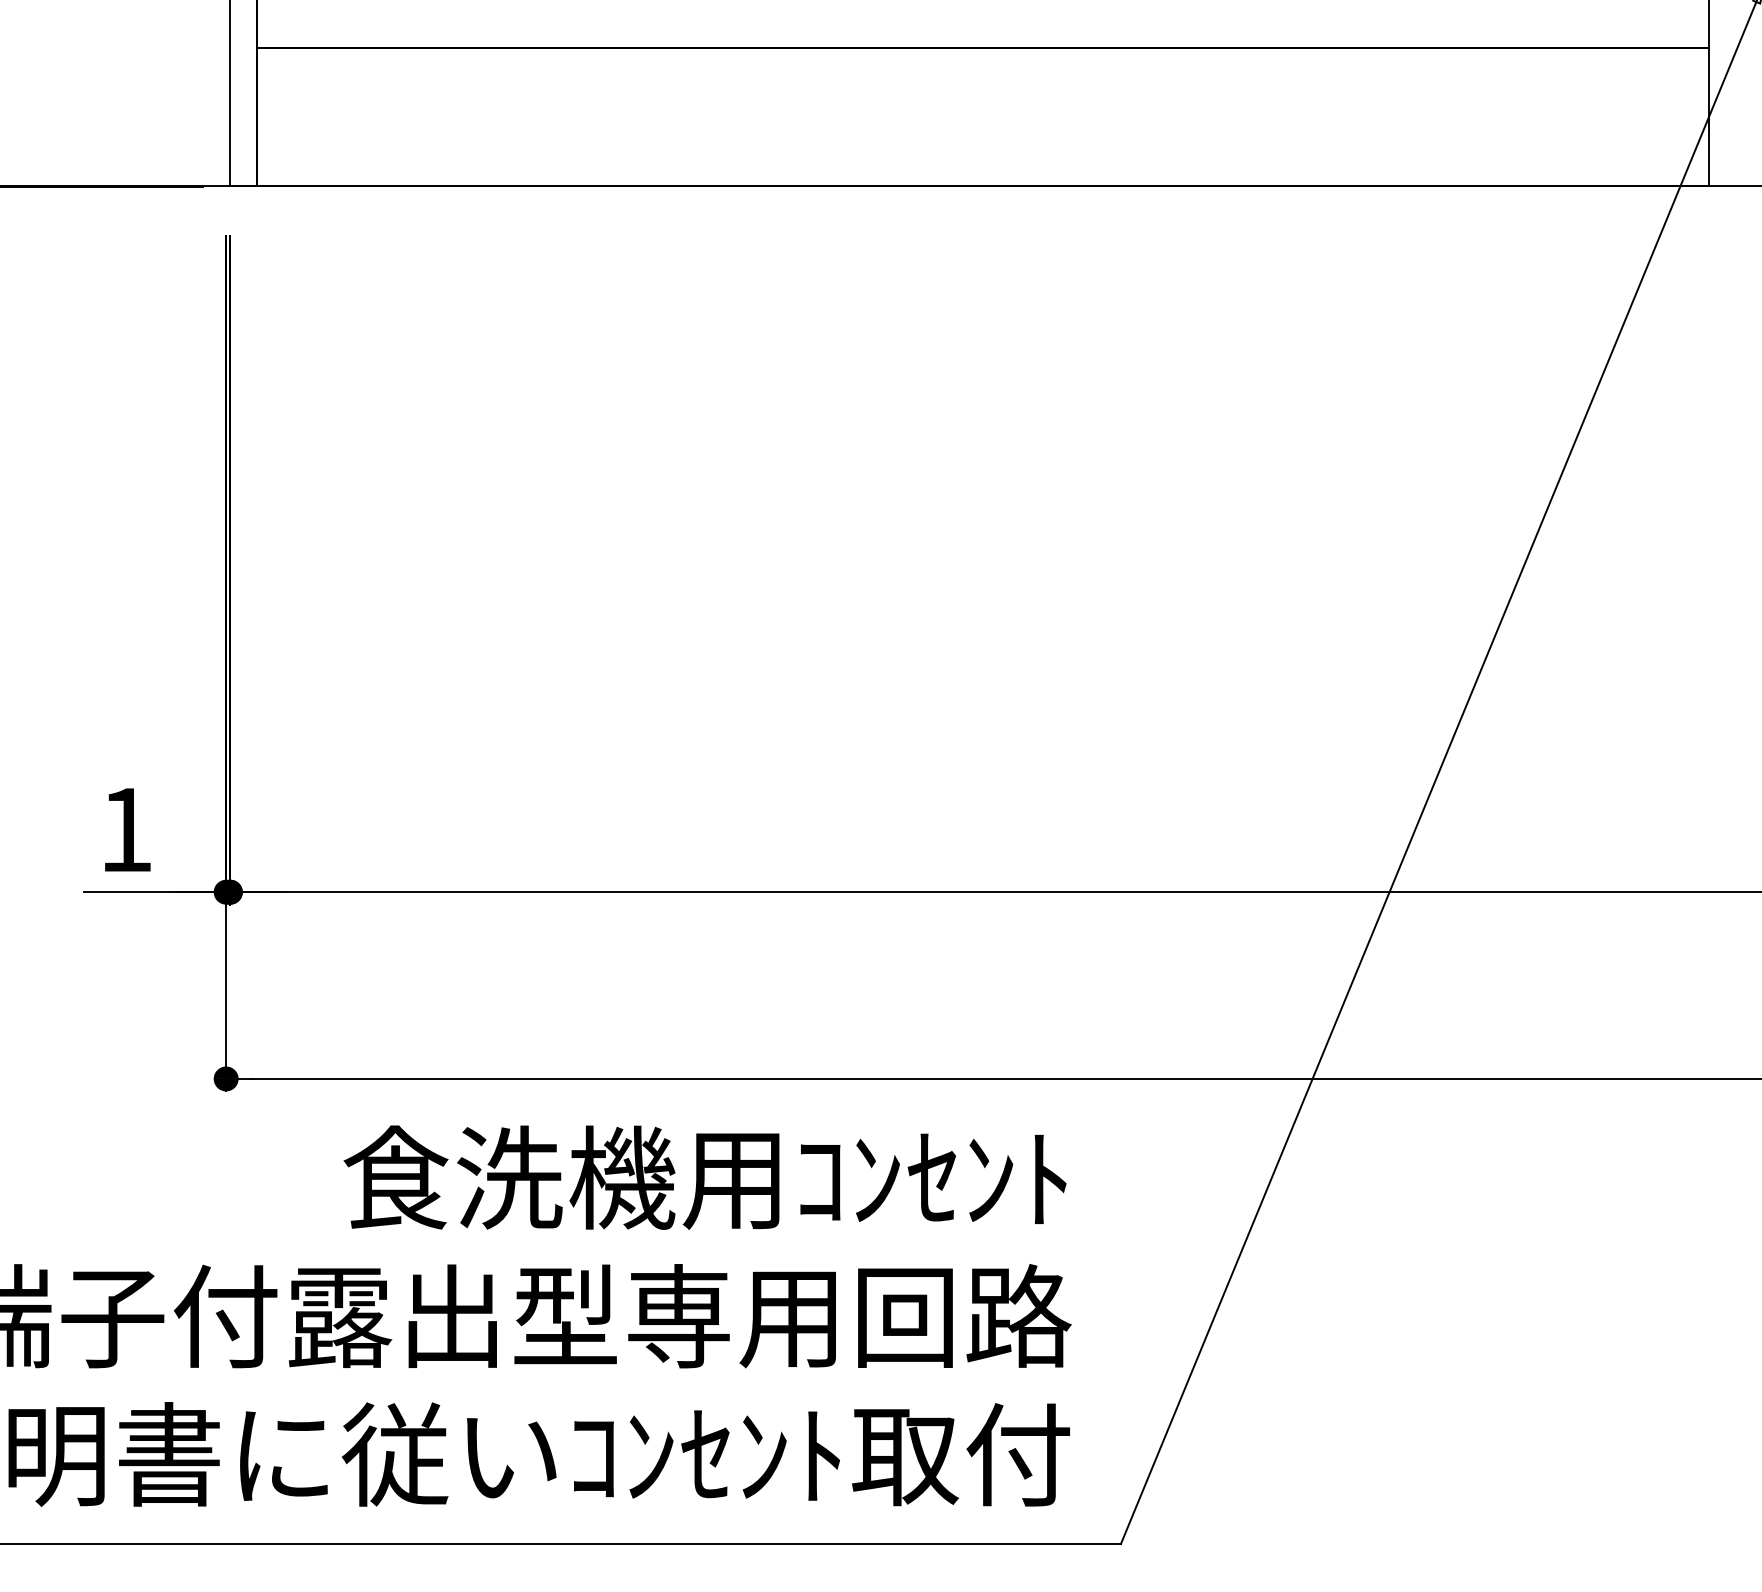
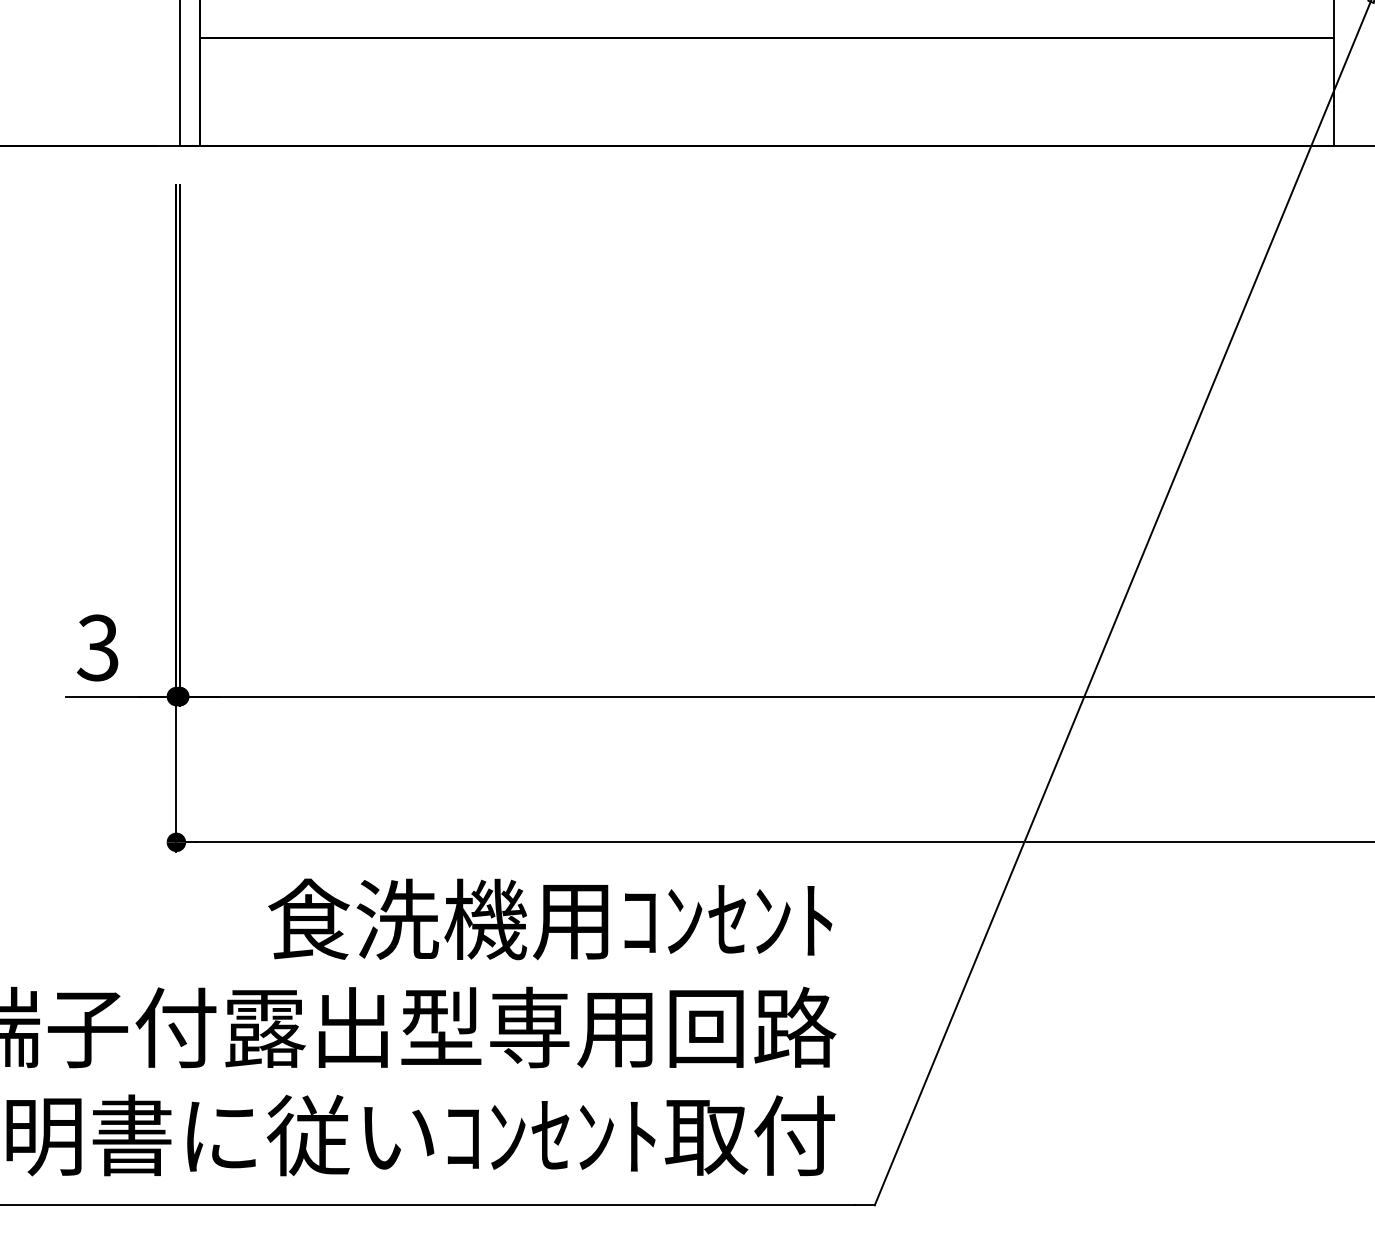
text: (124, 829) -> (97, 647), 1 -> 3

